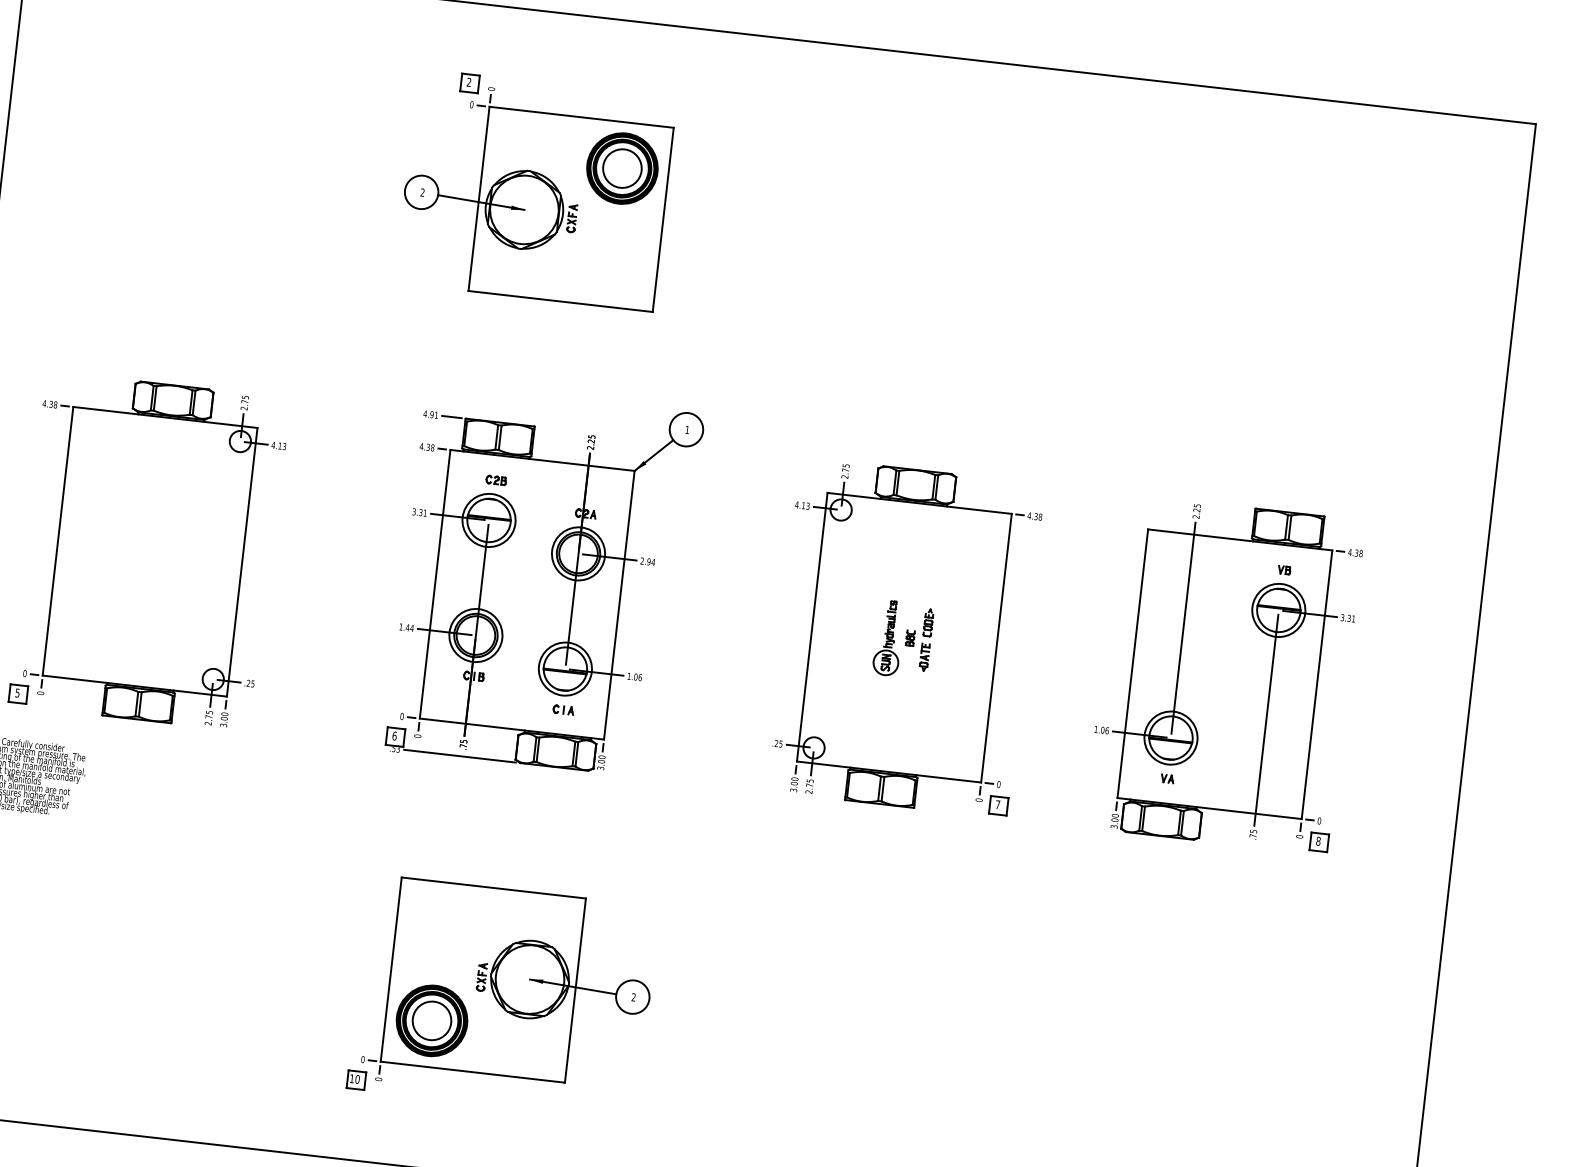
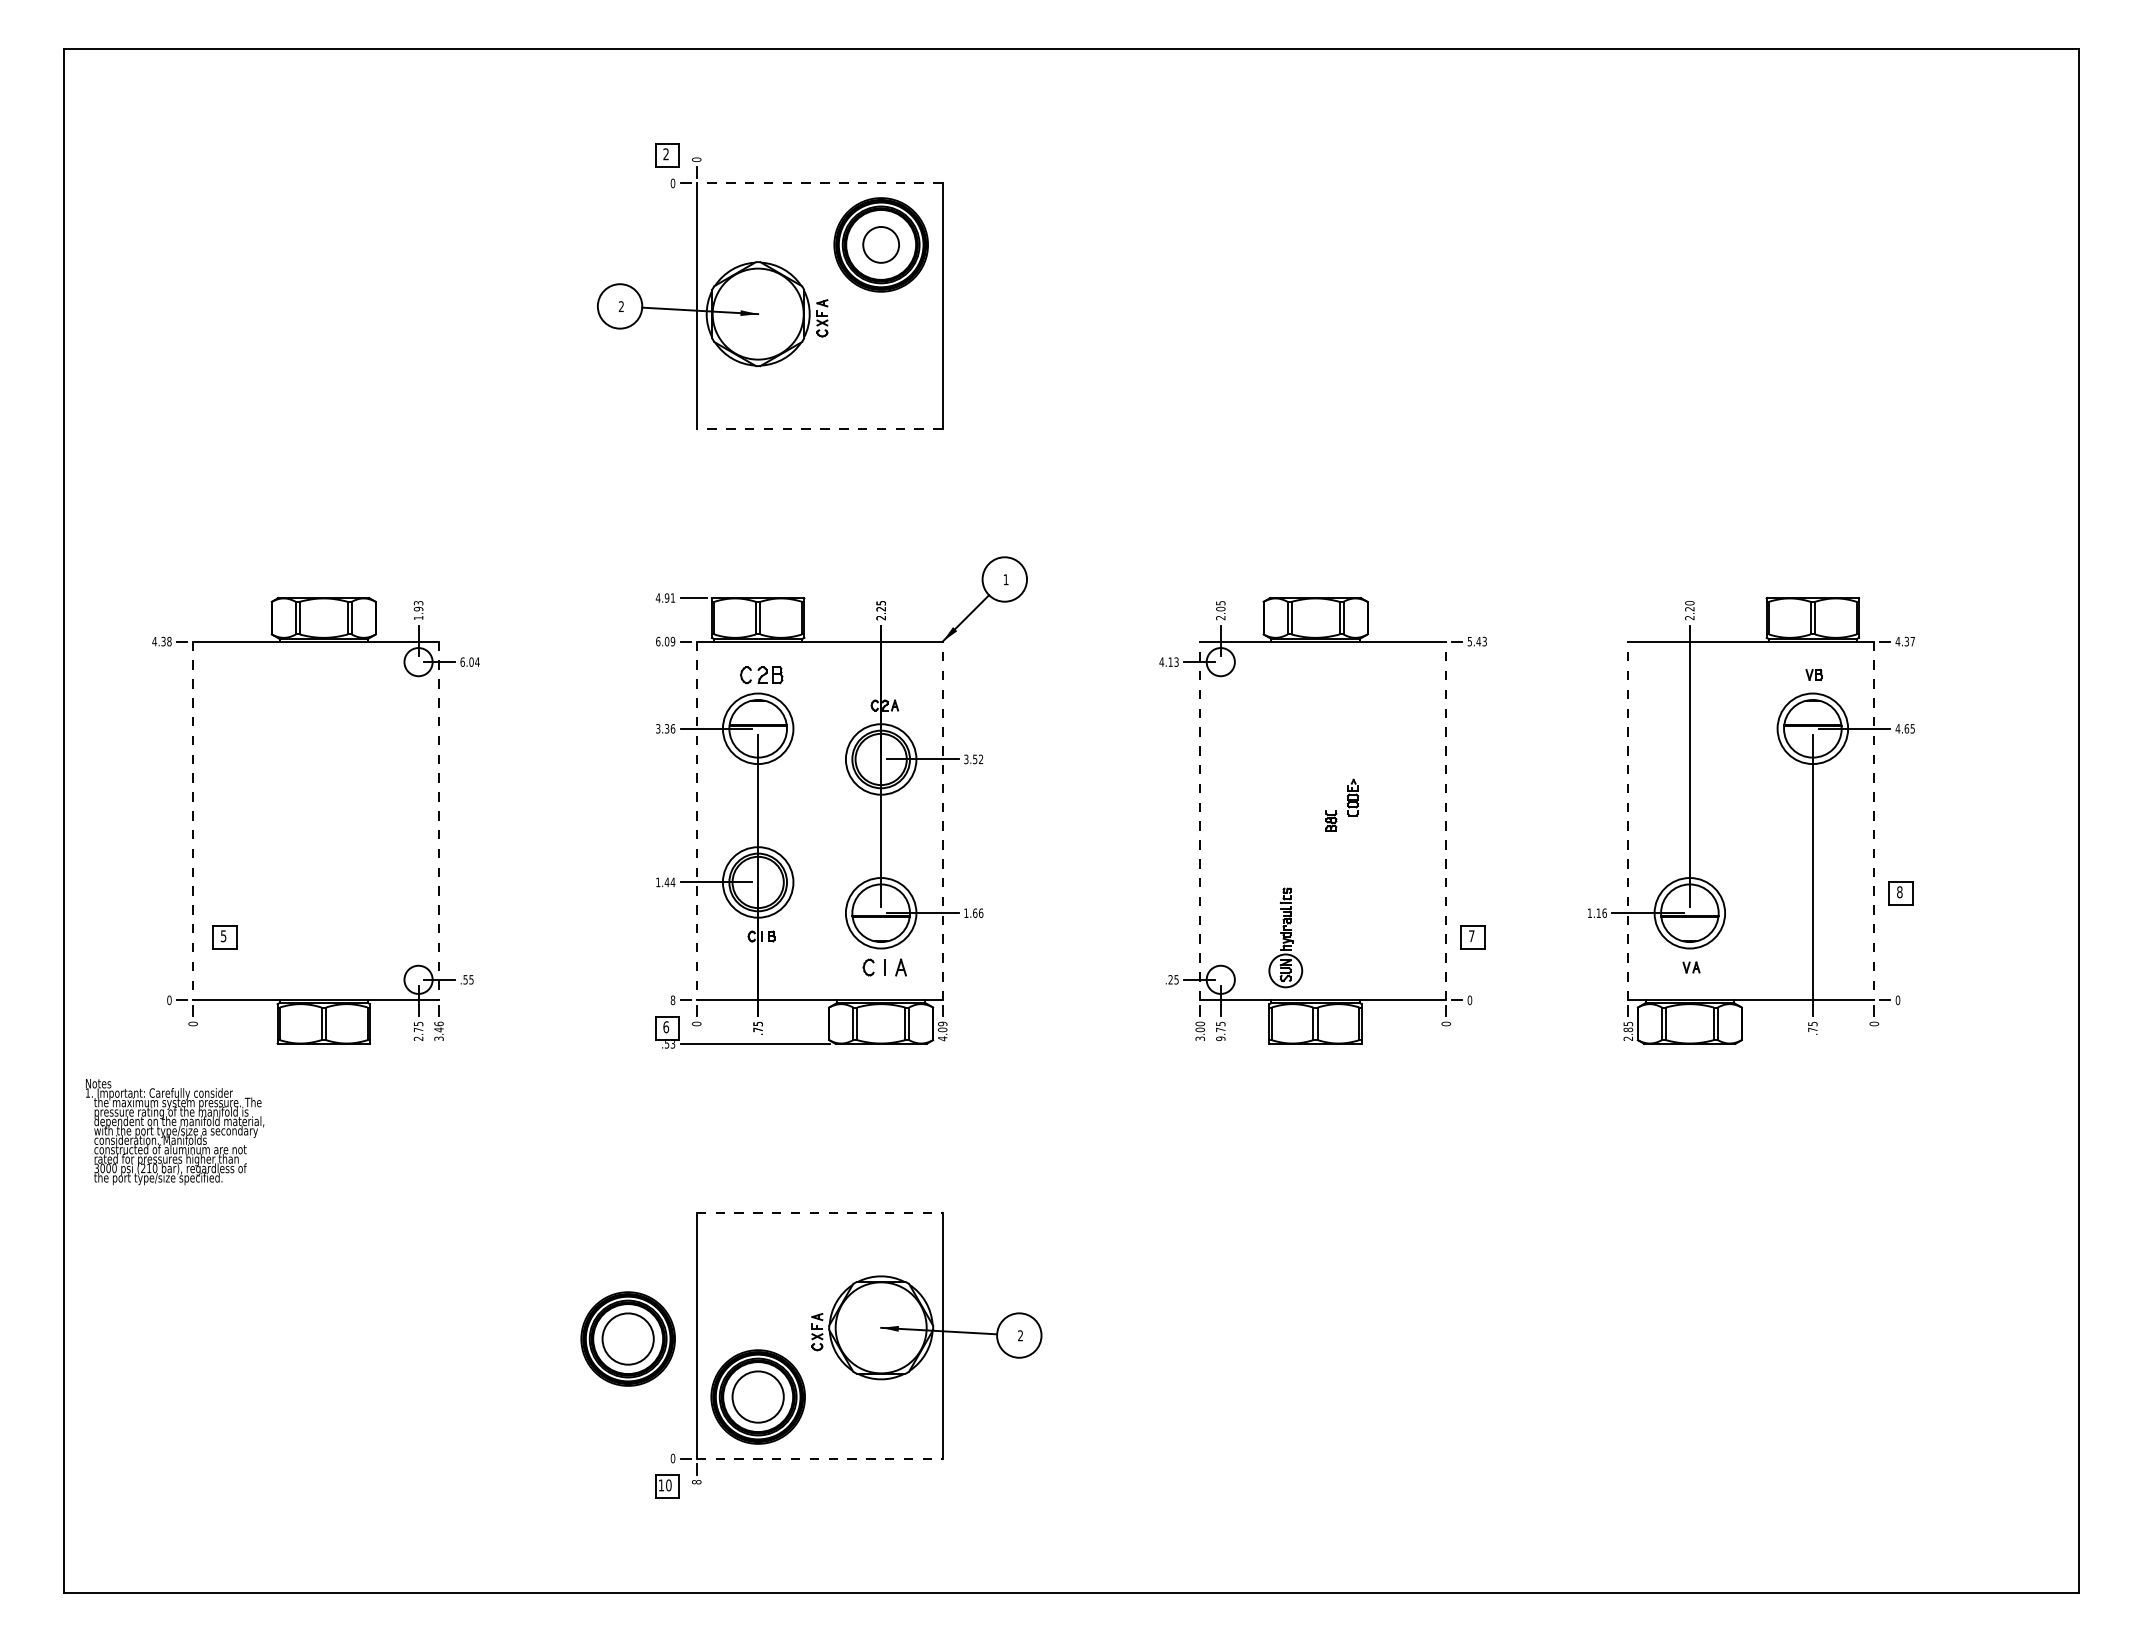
line: (581, 117) -> (819, 183), solid -> dashed
circle: (621, 168) -> (880, 244), size x0.7
line: (560, 301) -> (819, 429), solid -> dashed
text: (244, 402) -> (418, 610), 2.75 -> 1.93
text: (278, 445) -> (469, 661), 4.13 -> 6.04
text: (427, 447) -> (665, 641), 4.38 -> 6.09
text: (845, 469) -> (1220, 608), 2.75 -> 2.05
part: (496, 480) -> (761, 674), size x1.6
text: (1197, 505) -> (1689, 602), 2.25 -> 2.20
text: (424, 512) -> (672, 728), 3.31 -> 3.36
text: (1034, 516) -> (1476, 641), 4.38 -> 5.43
line: (58, 541) -> (193, 821), solid -> dashed
text: (1360, 553) -> (1912, 641), 4.38 -> 4.37
text: (647, 561) -> (973, 759), 2.94 -> 3.52
line: (242, 562) -> (439, 821), solid -> dashed
line: (434, 584) -> (696, 821), solid -> dashed
line: (619, 604) -> (942, 820), solid -> dashed
text: (1347, 618) -> (1904, 728), 3.31 -> 4.65
line: (812, 626) -> (1200, 820), solid -> dashed
part: (888, 637) -> (1285, 937), moved
line: (996, 647) -> (1446, 820), solid -> dashed
part: (924, 657) -> (1352, 843), removed
line: (1132, 663) -> (1628, 820), solid -> dashed
text: (636, 676) -> (975, 912), 1.06 -> 1.66
text: (248, 683) -> (465, 979), .25 -> .55
line: (1317, 685) -> (1874, 821), solid -> dashed
part: (18, 694) -> (224, 937), moved
part: (563, 709) -> (884, 967), size x1.6
text: (224, 716) -> (438, 1026), 3.00 -> 3.46
text: (401, 716) -> (672, 1000), 0 -> 8
text: (1102, 729) -> (1598, 912), 1.06 -> 1.16
text: (601, 762) -> (942, 1031), 3.00 -> 4.09
text: (808, 791) -> (1220, 1038), 2.75 -> 9.75
part: (998, 805) -> (1472, 937), moved
text: (1115, 820) -> (1628, 1030), 3.00 -> 2.85
part: (1318, 842) -> (1900, 893), moved
line: (493, 887) -> (819, 1212), solid -> dashed
part: (339, 965) -> (627, 1338), added
line: (472, 1072) -> (819, 1458), solid -> dashed
text: (378, 1078) -> (696, 1481), 0 -> 8

